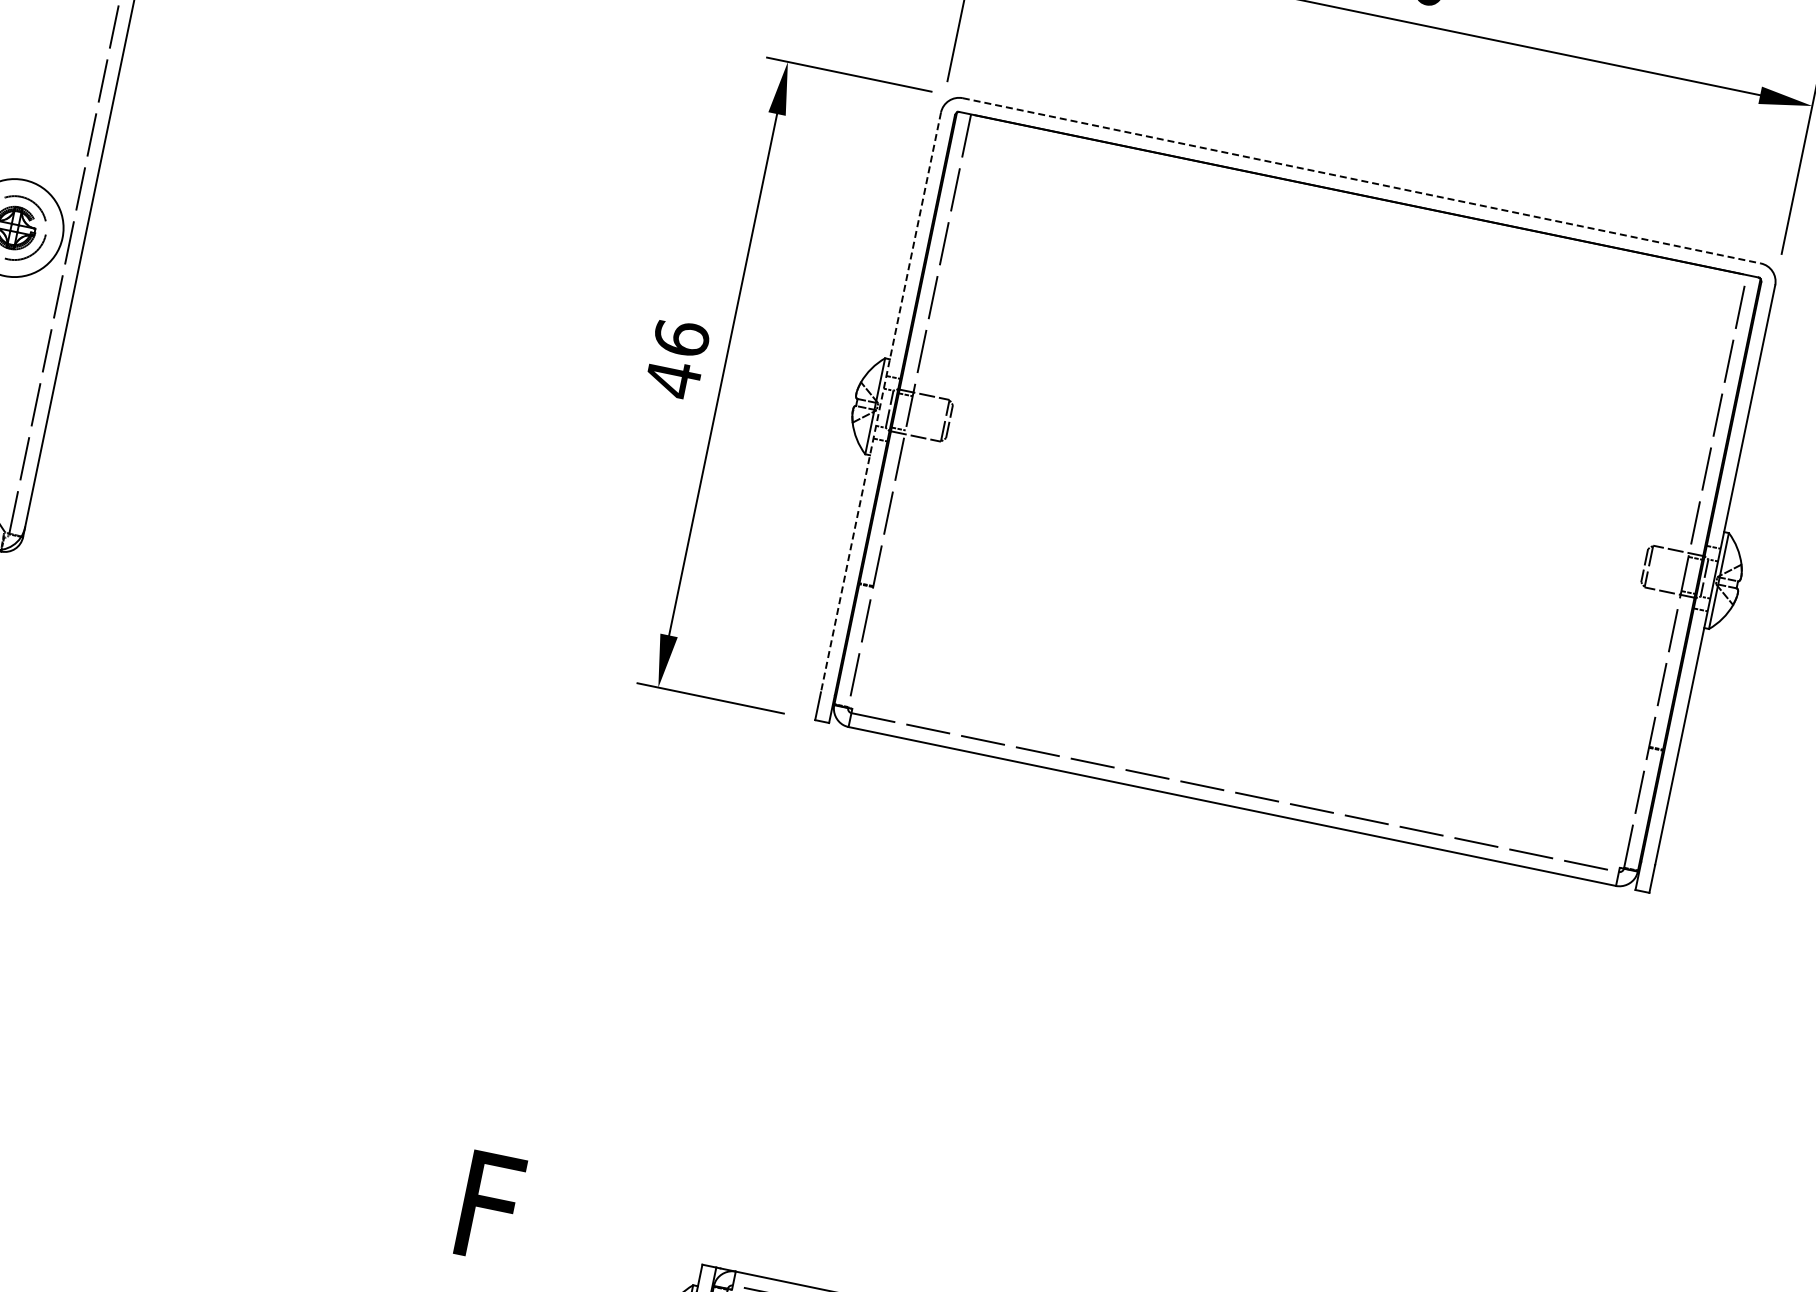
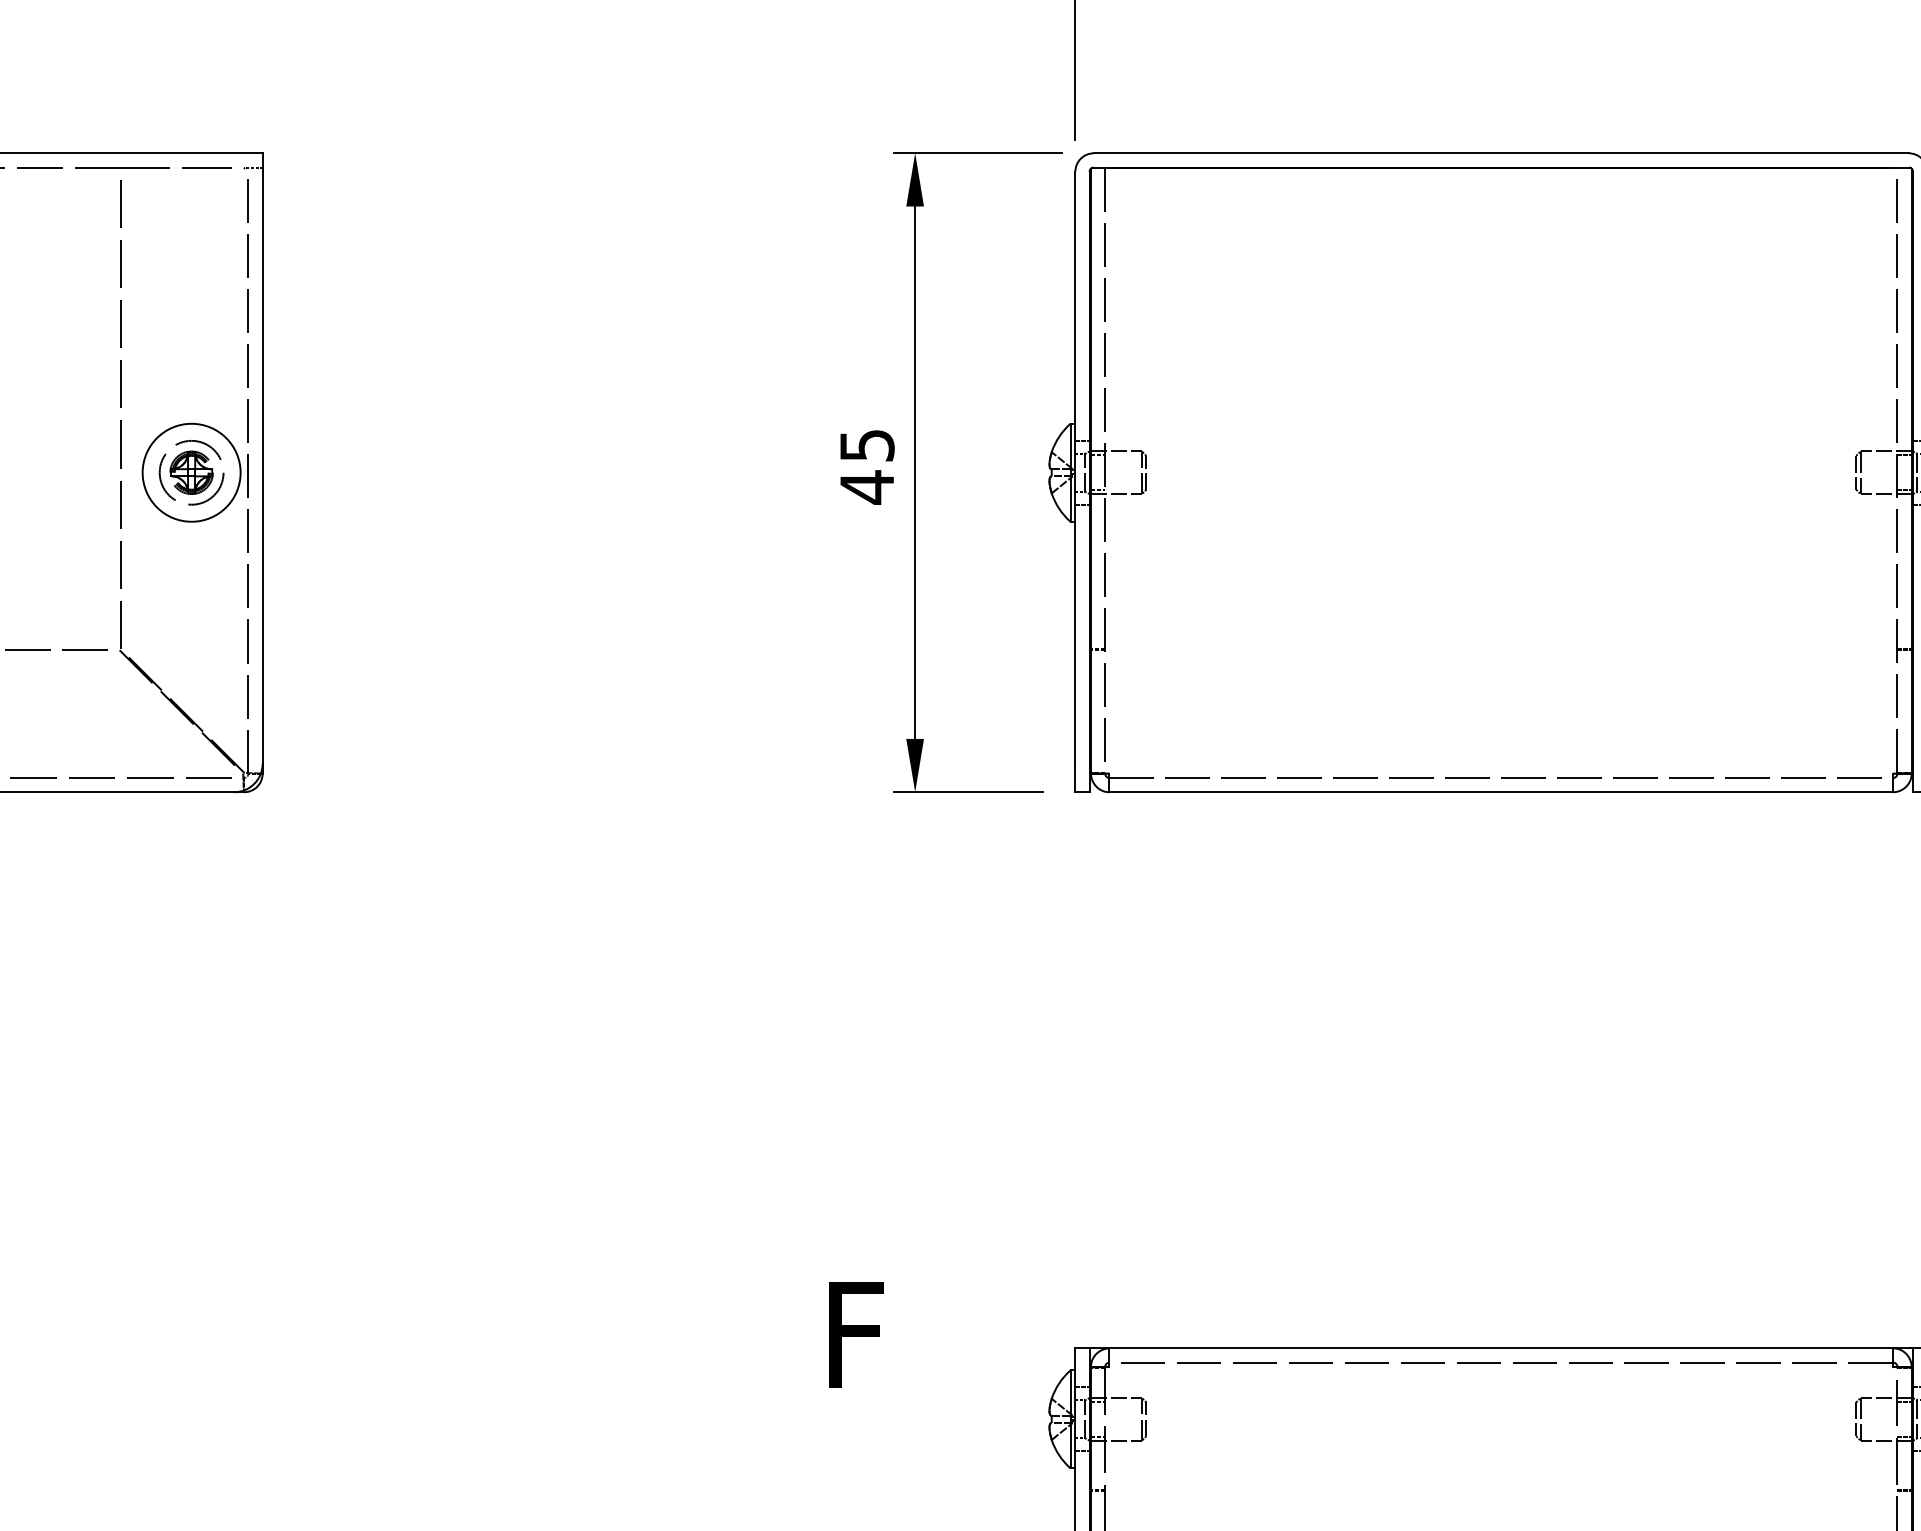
line: (1361, 181) -> (1501, 153), dashed -> solid
text: (681, 337) -> (866, 444), 46 -> 45
line: (880, 403) -> (1075, 468), dashed -> solid

